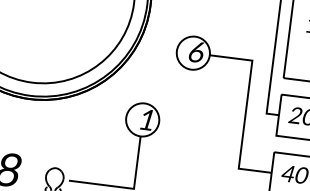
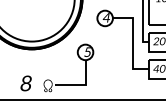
text: (194, 51) -> (105, 17), 6 -> 4
text: (147, 118) -> (87, 51), 1 -> 5

